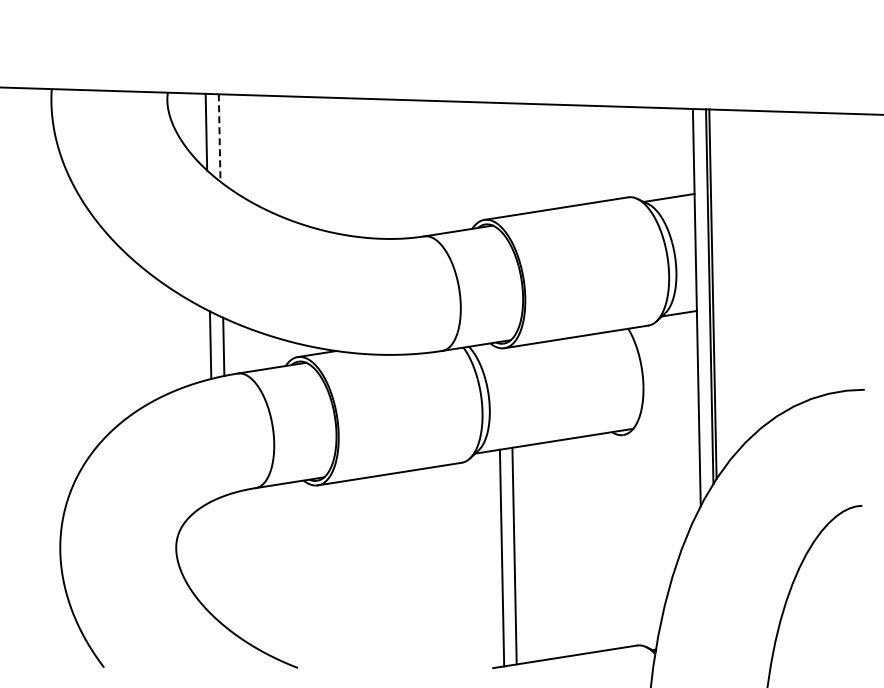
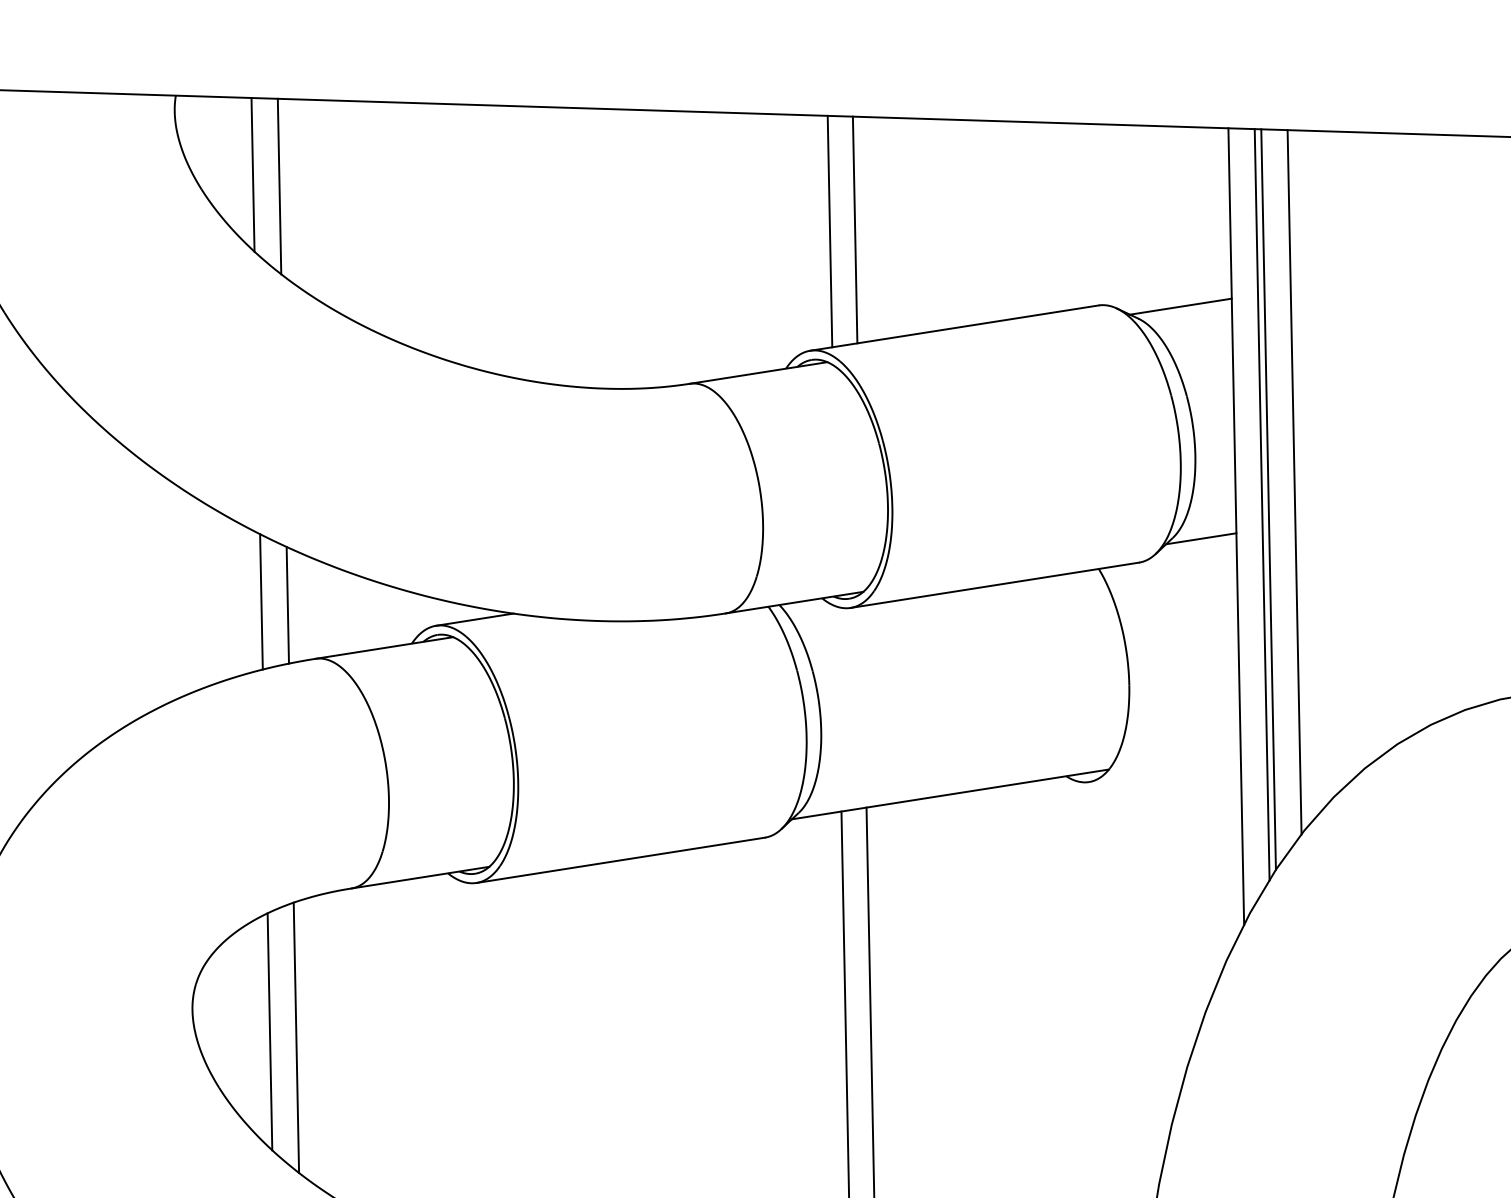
line: (219, 138) -> (279, 187), dashed -> solid
line: (506, 159) -> (854, 229), added
line: (494, 160) -> (830, 231), added
line: (725, 285) -> (1293, 482), added
line: (214, 559) -> (269, 1031), added
line: (227, 562) -> (295, 1037), added

